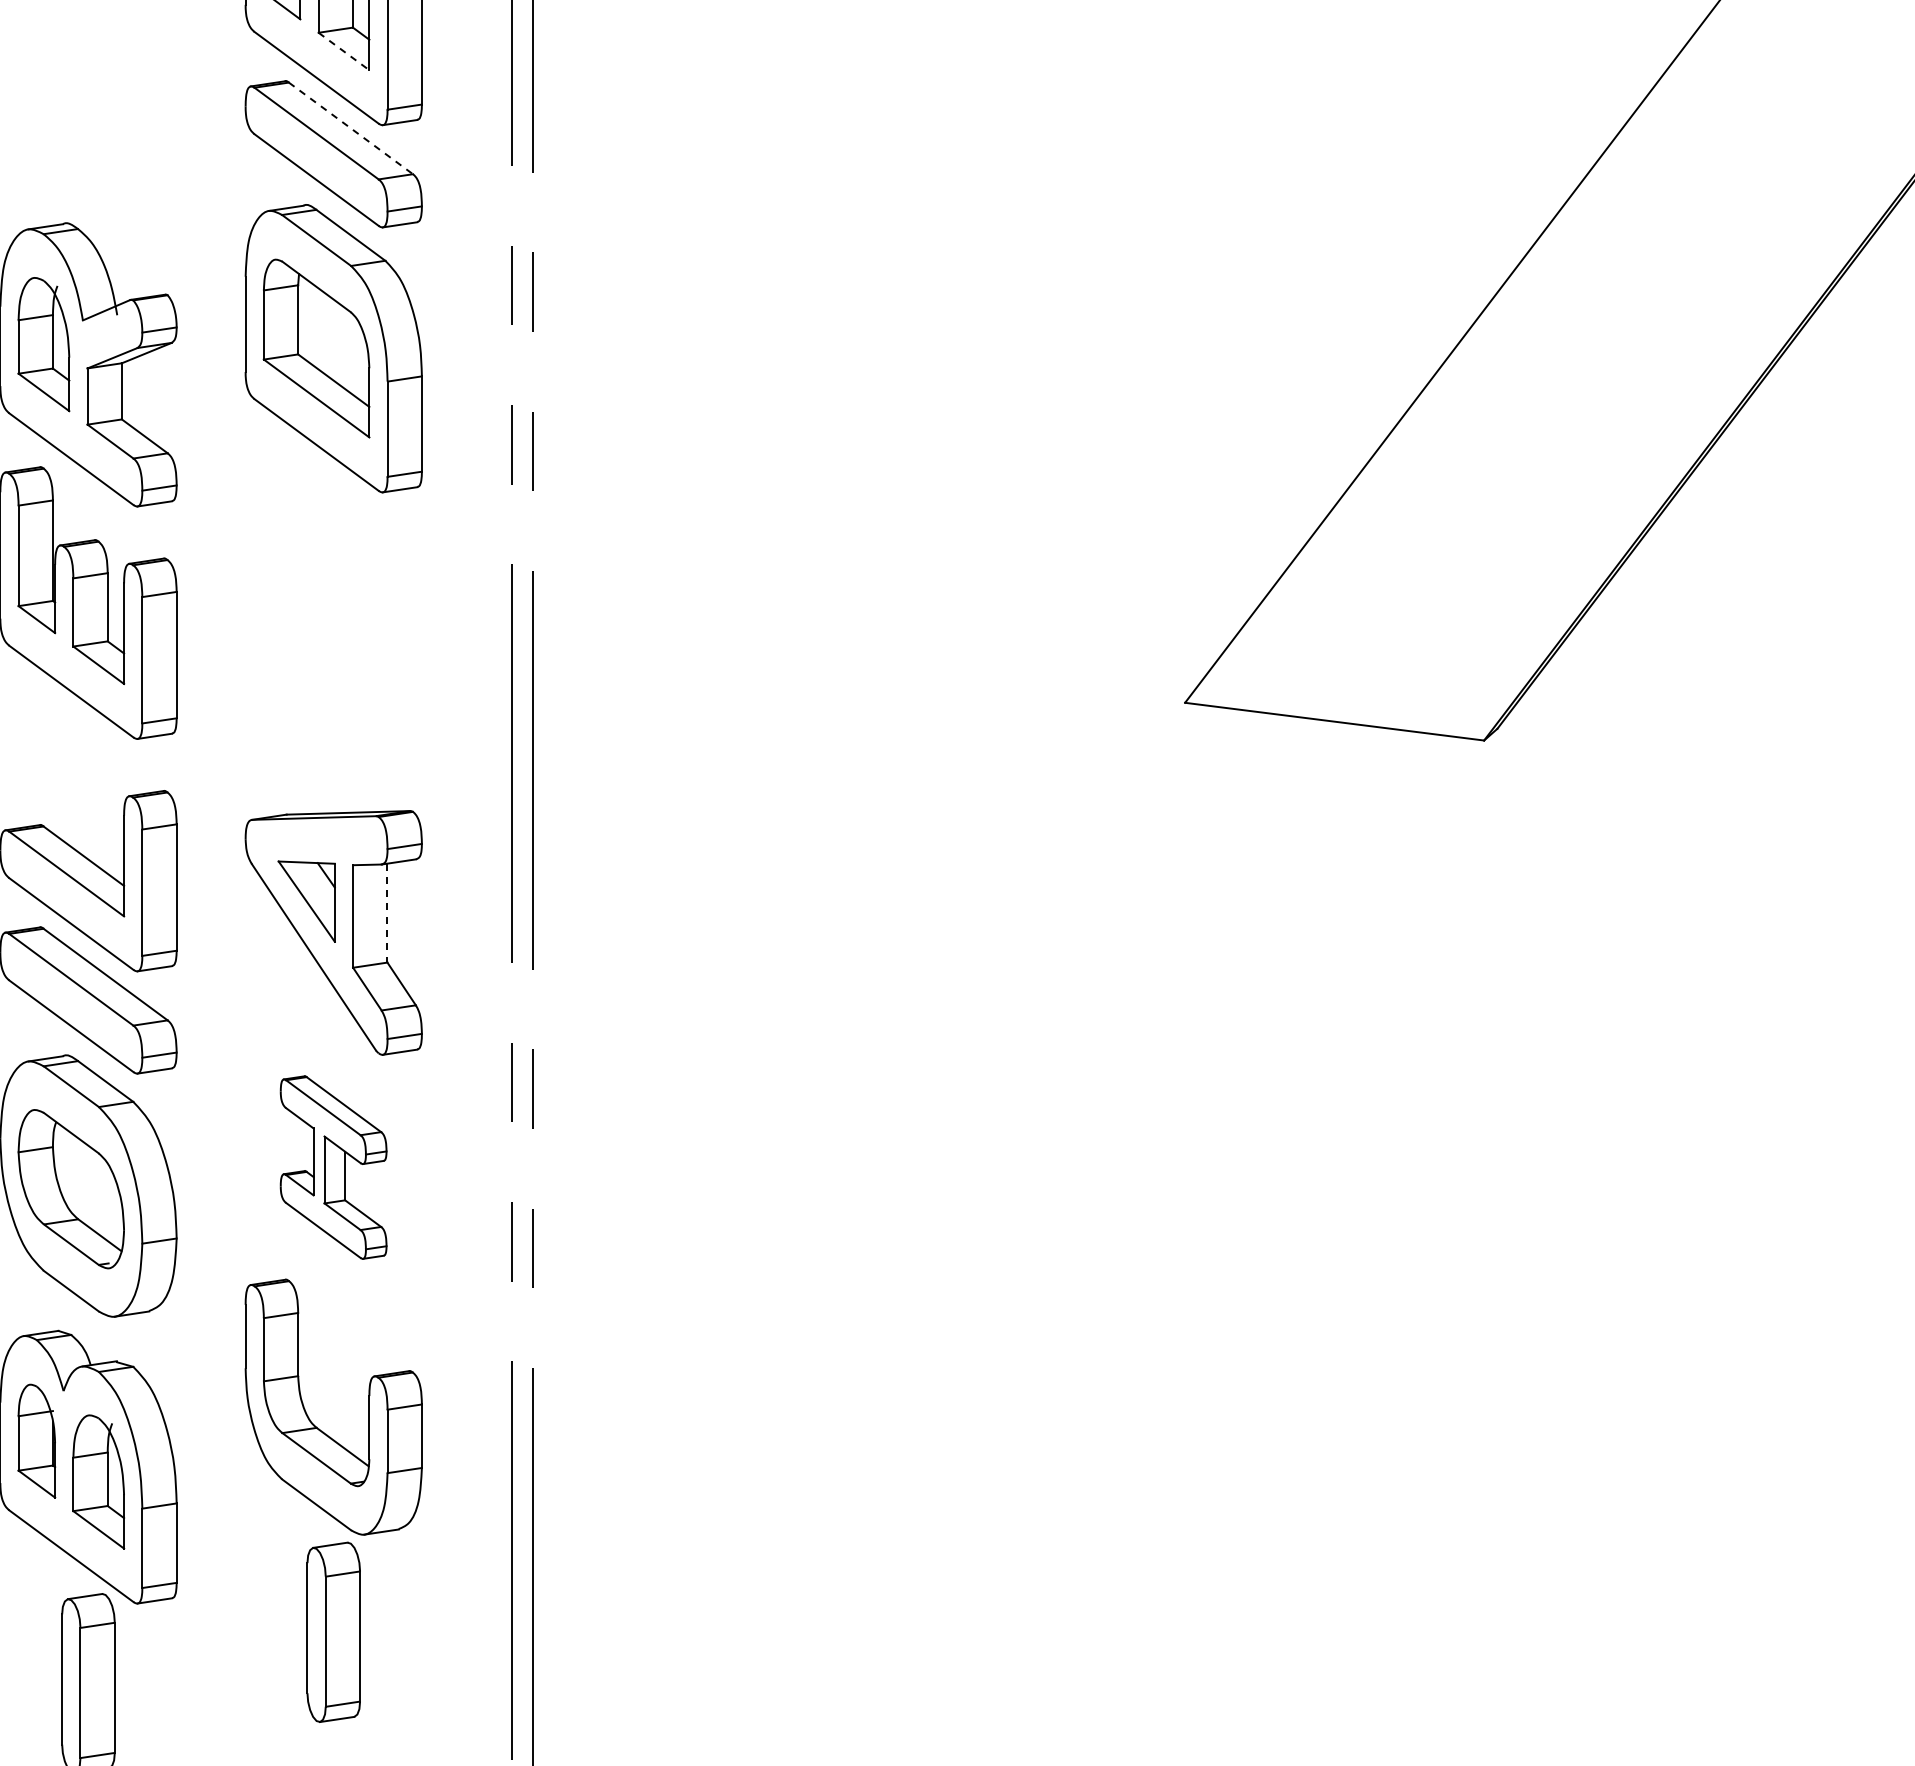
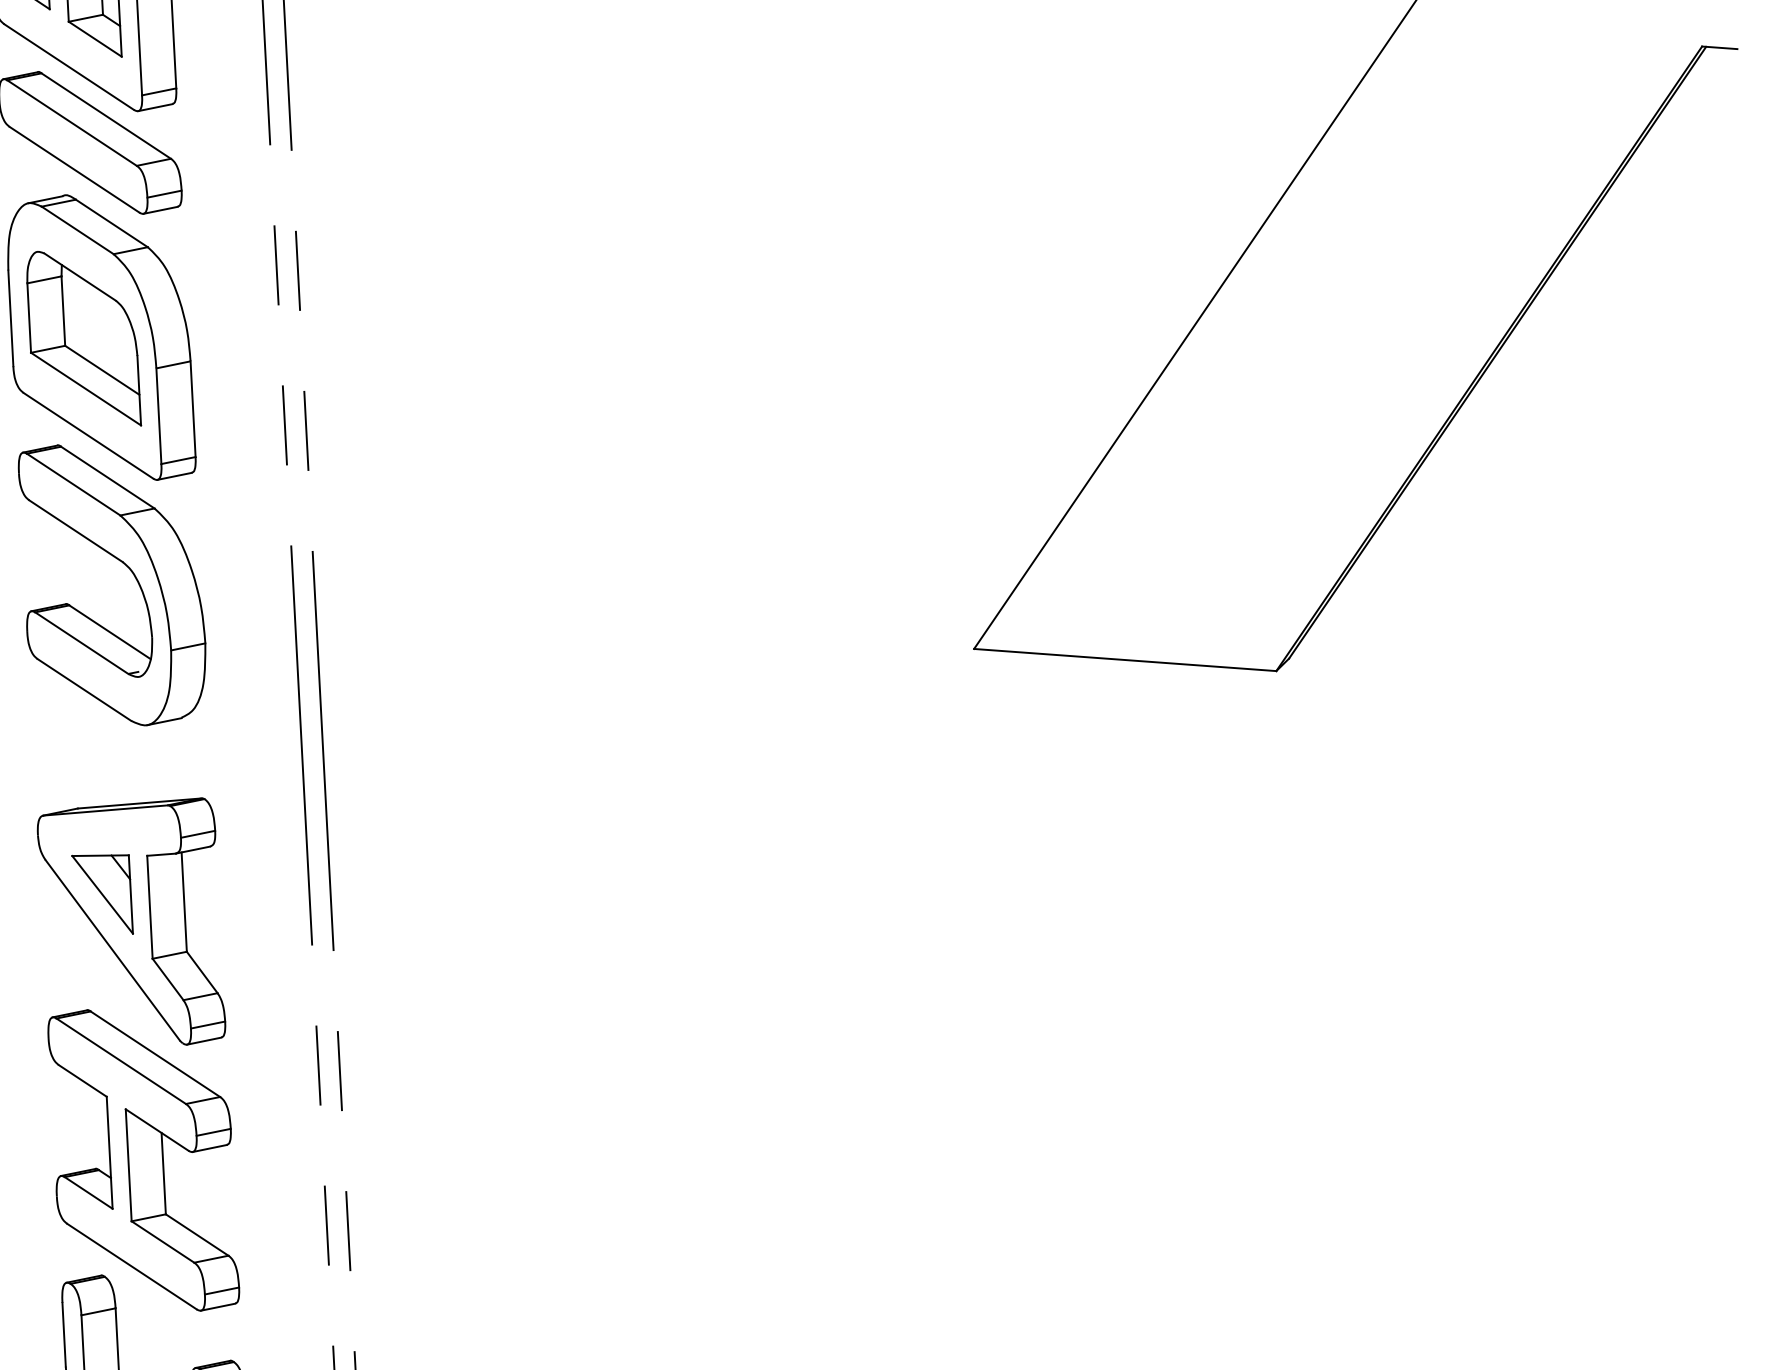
line: (344, 51) -> (95, 39), dashed -> solid
line: (351, 128) -> (106, 116), dashed -> solid
part: (348, 578) -> (127, 568), added
line: (387, 913) -> (184, 902), dashed -> solid
part: (333, 1167) -> (143, 1160), size x1.67

